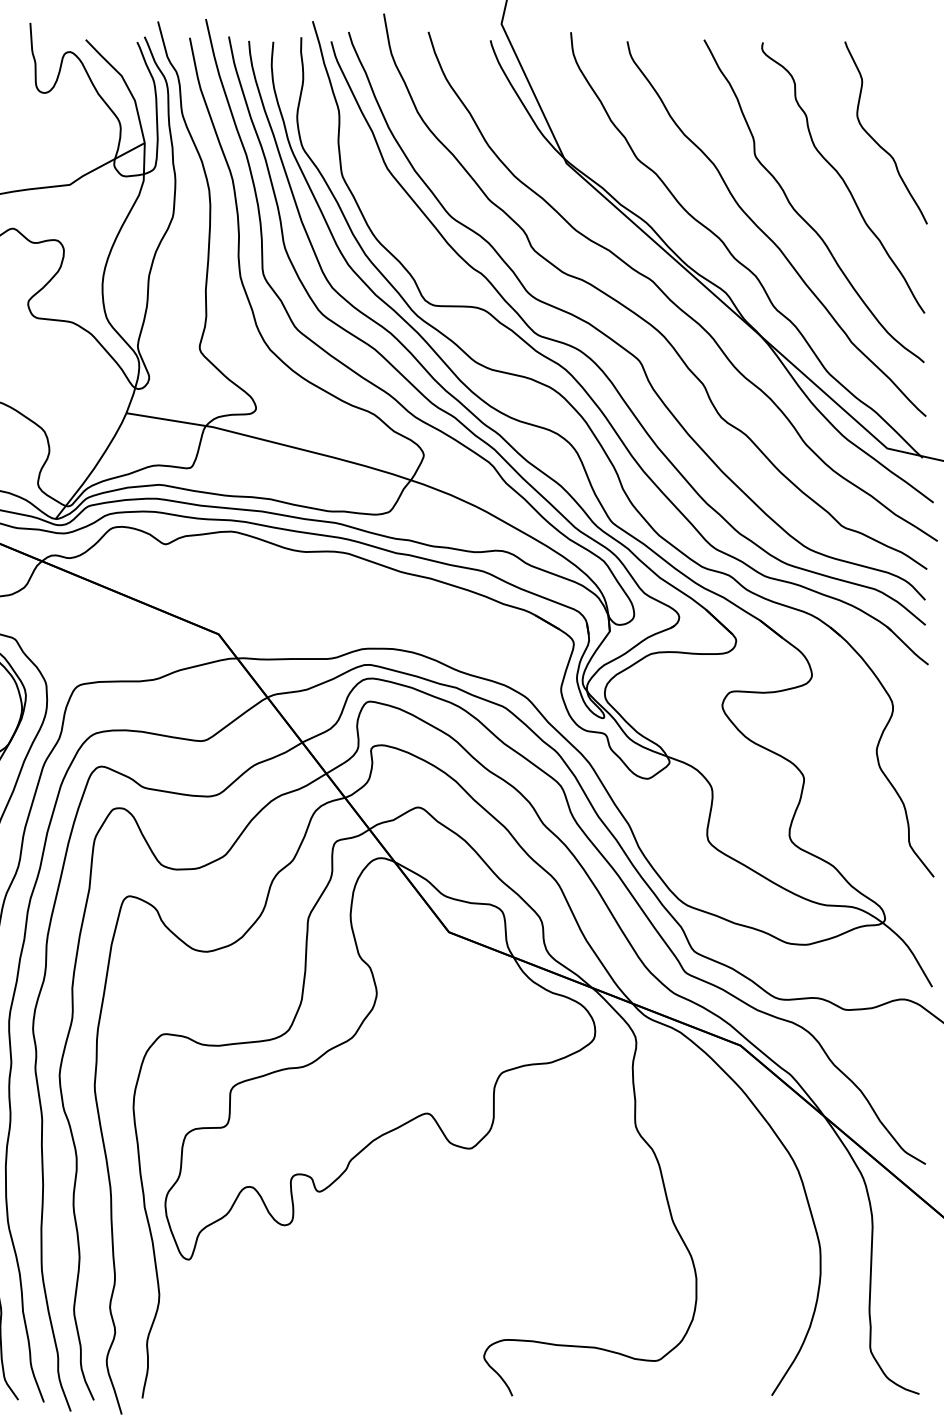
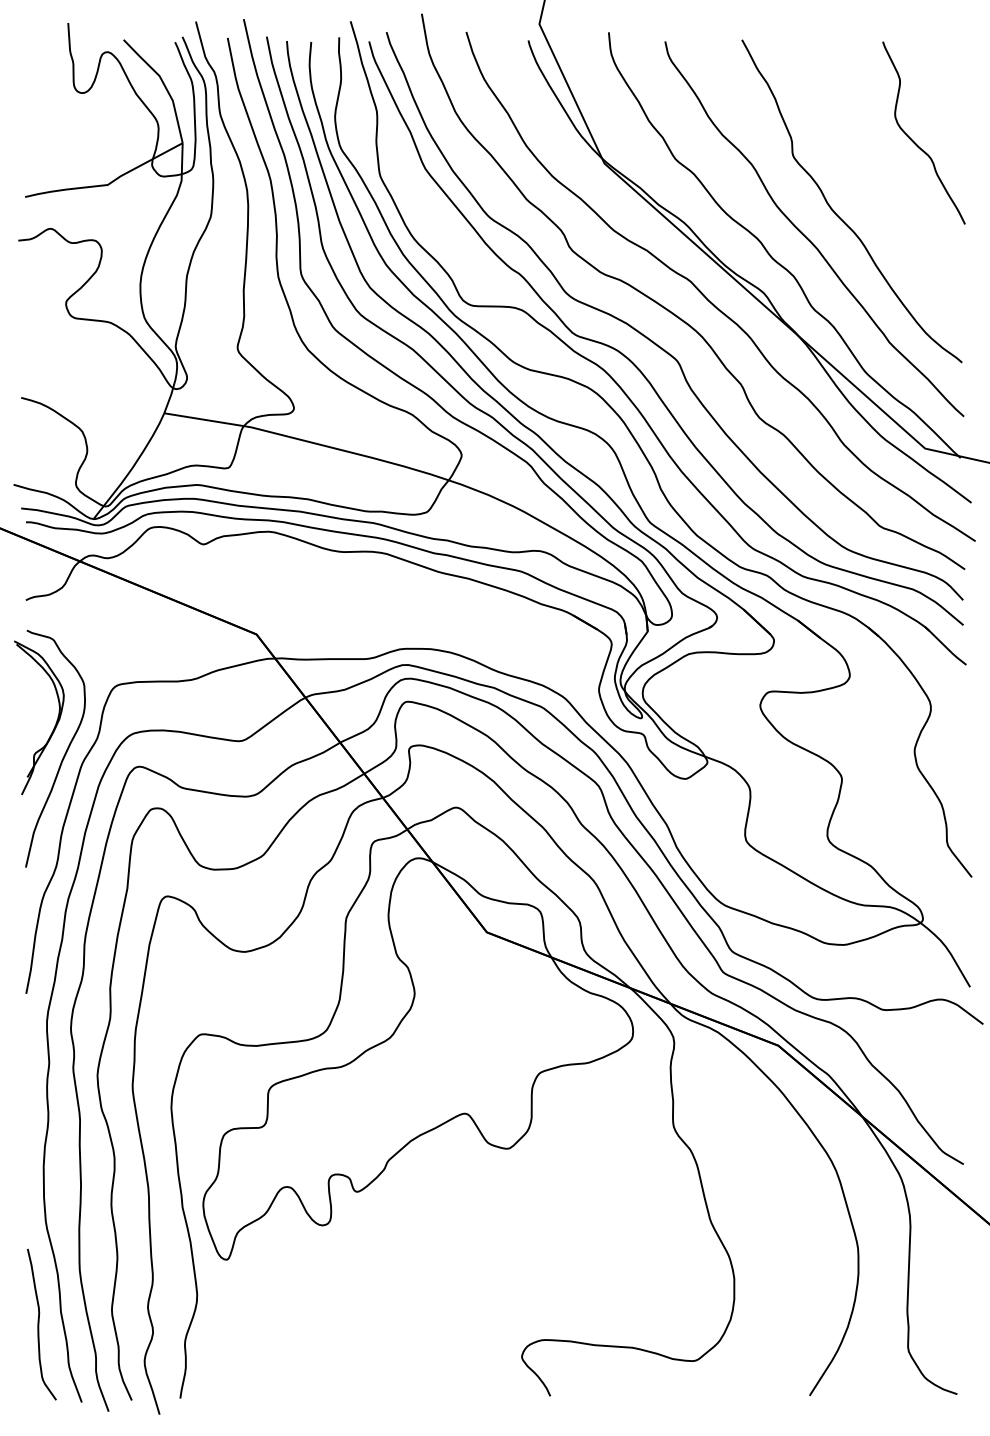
curve: (842, 177) -> (880, 177), removed

